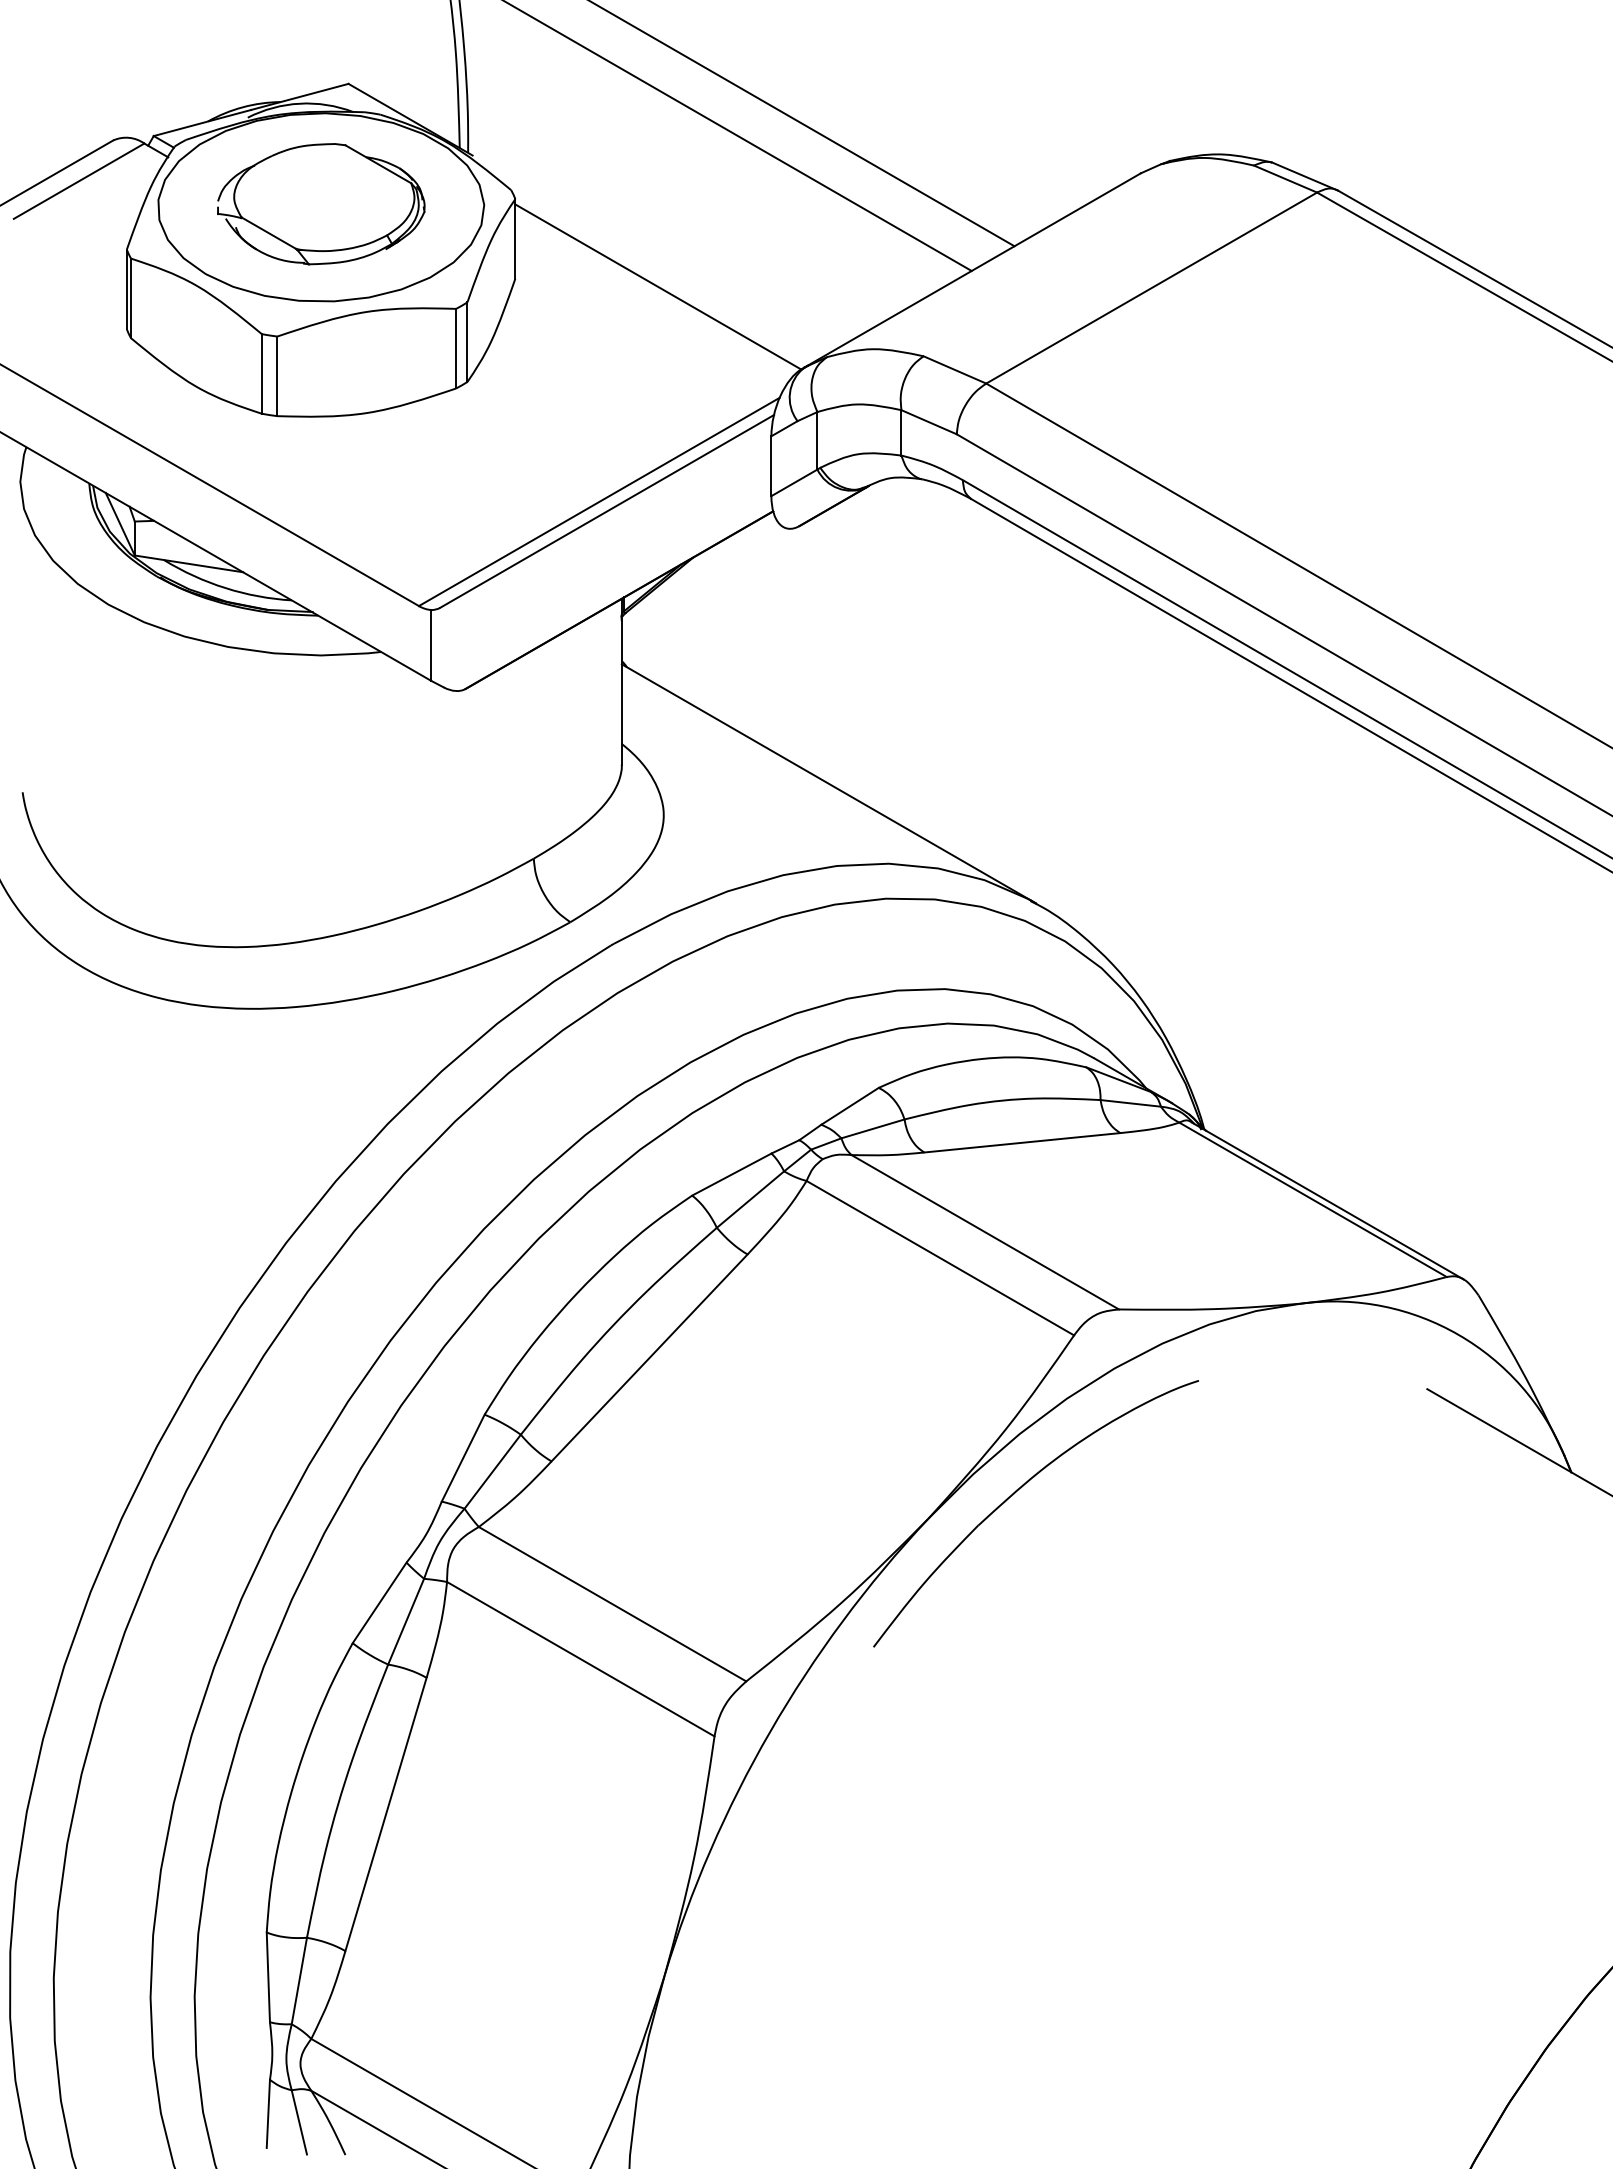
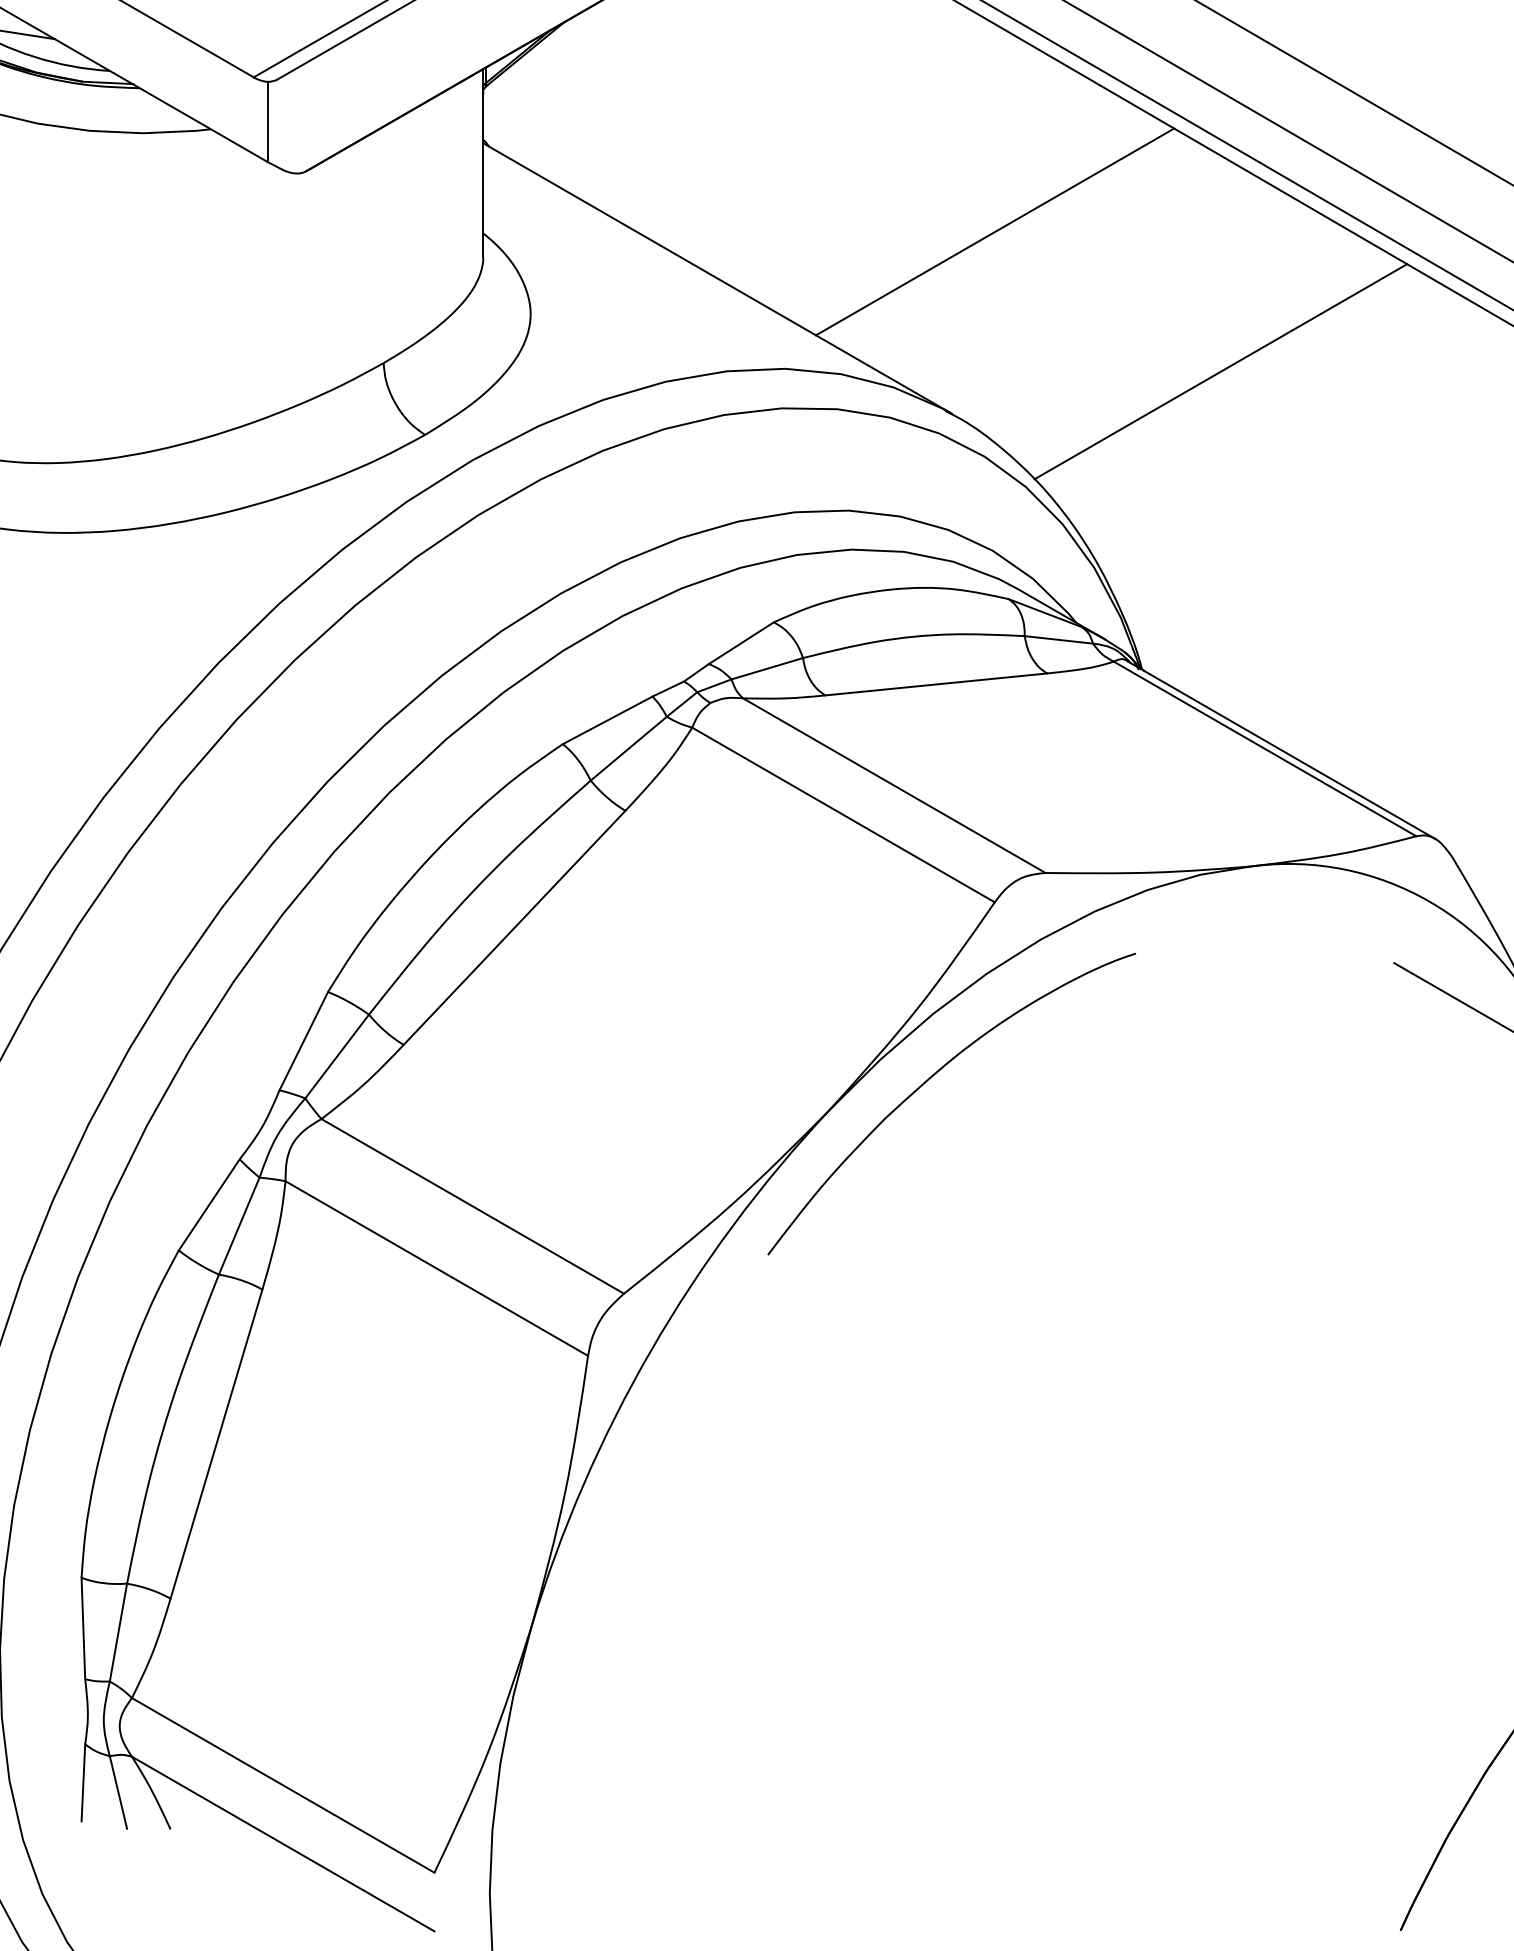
line: (1074, 742) -> (995, 231), added
line: (1273, 866) -> (1220, 371), added

